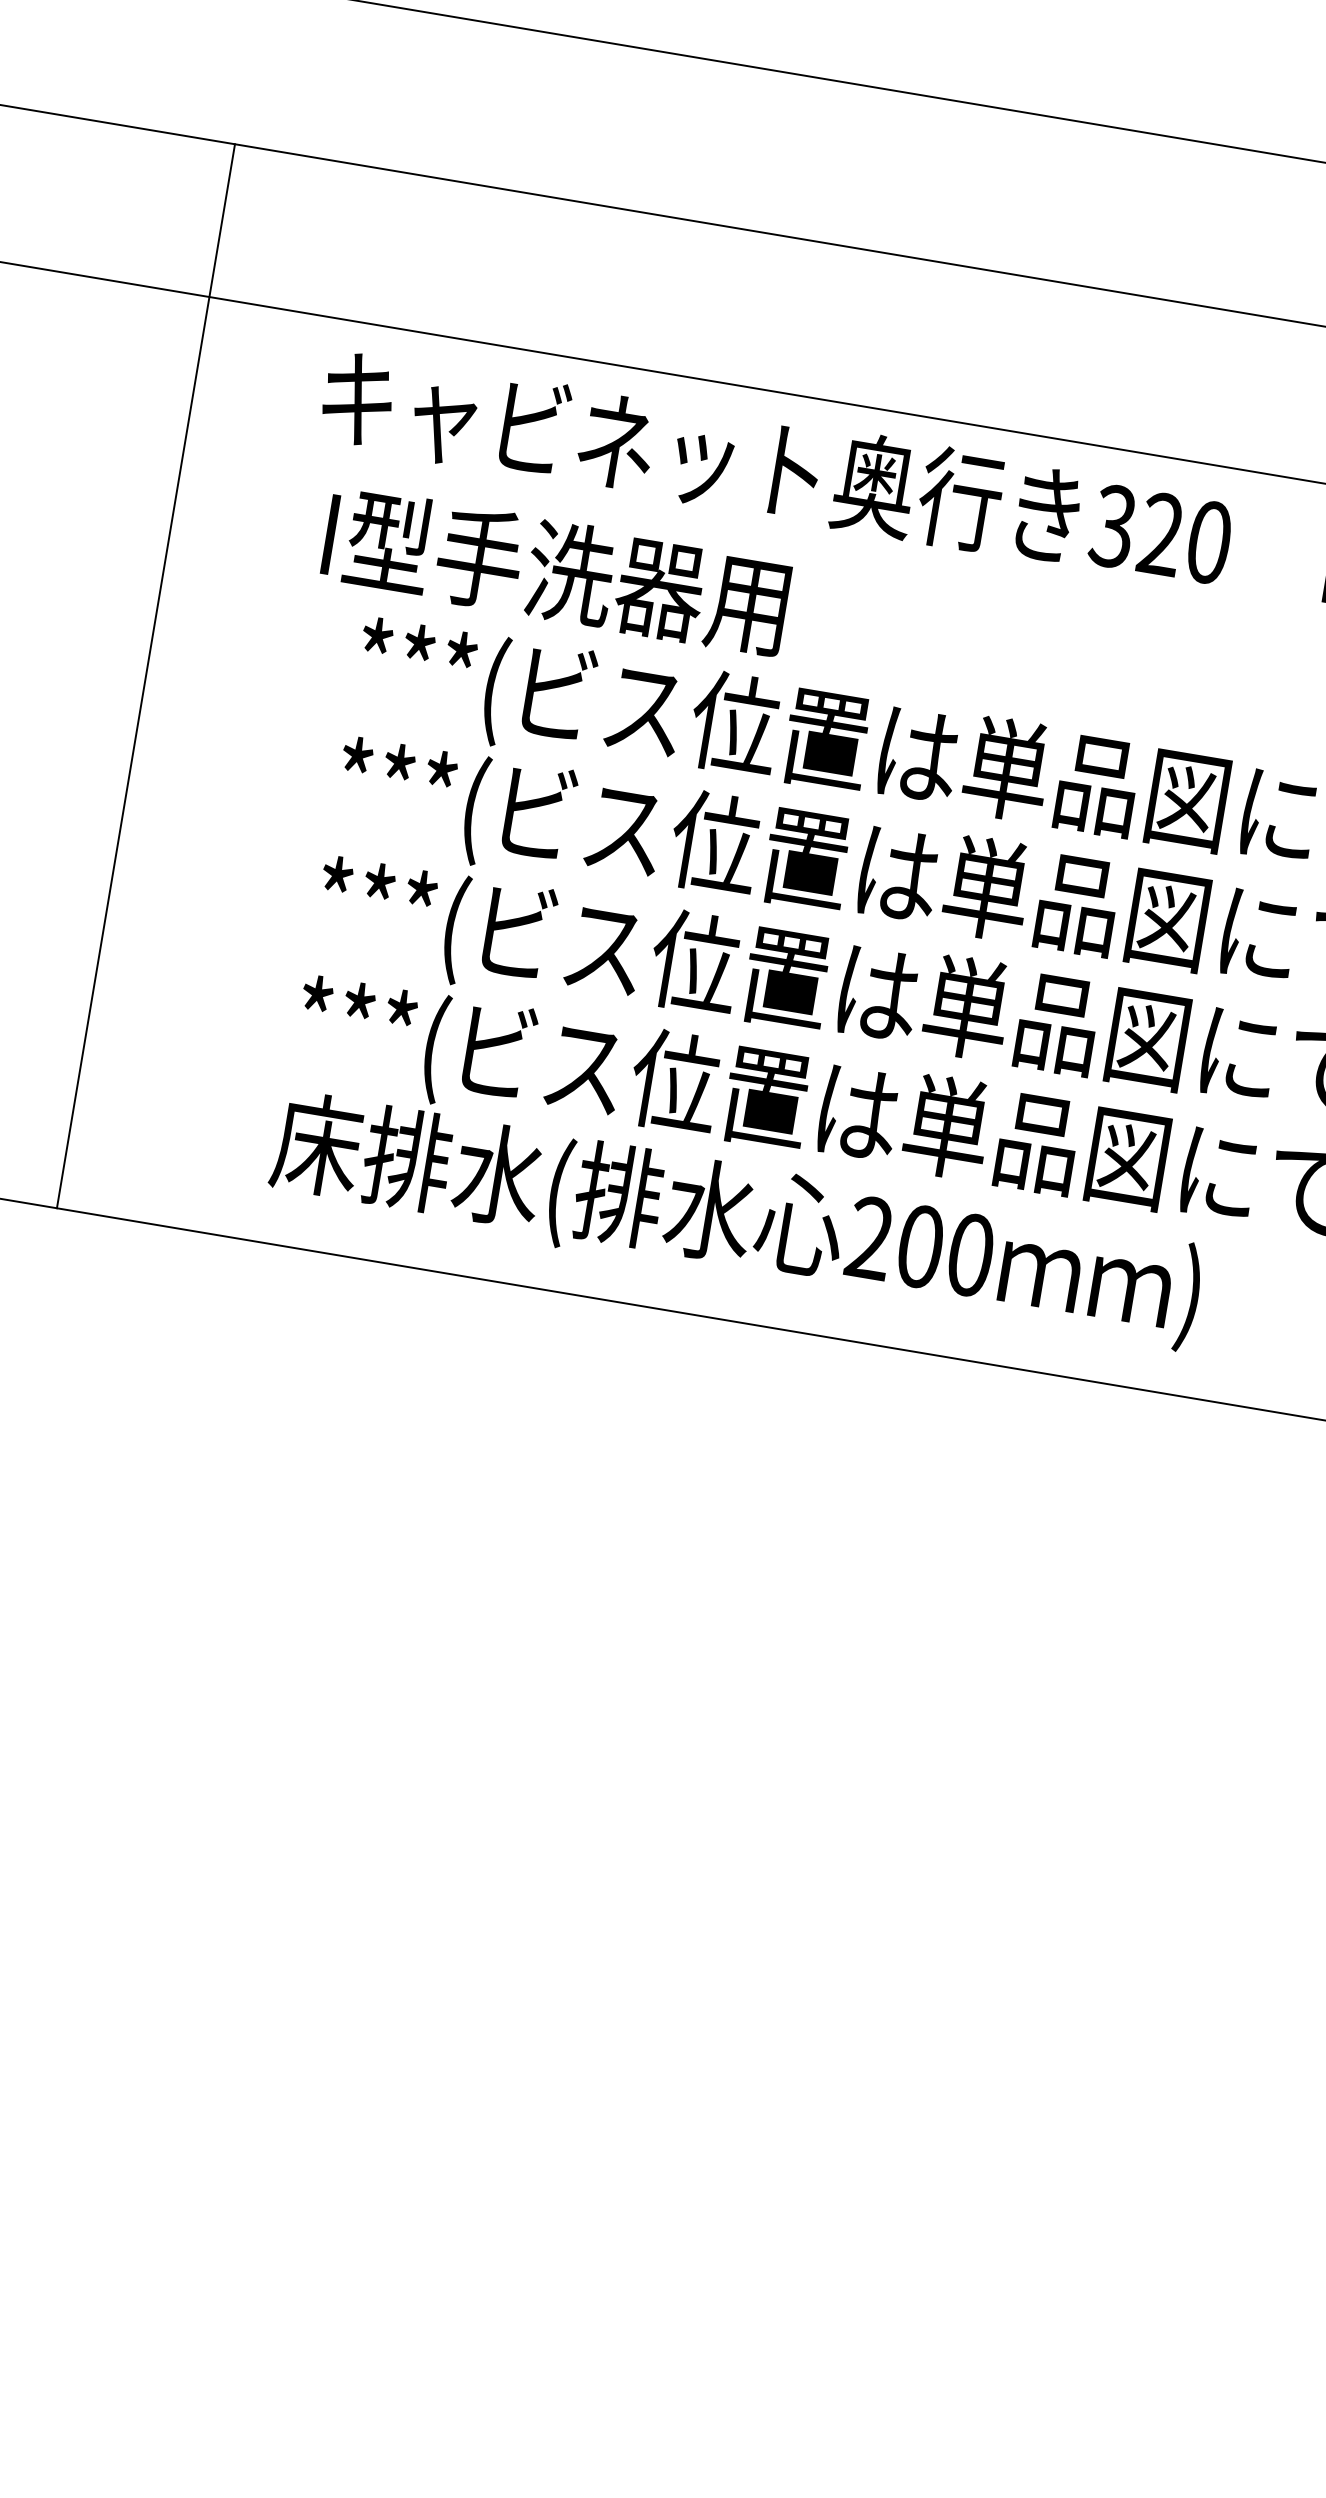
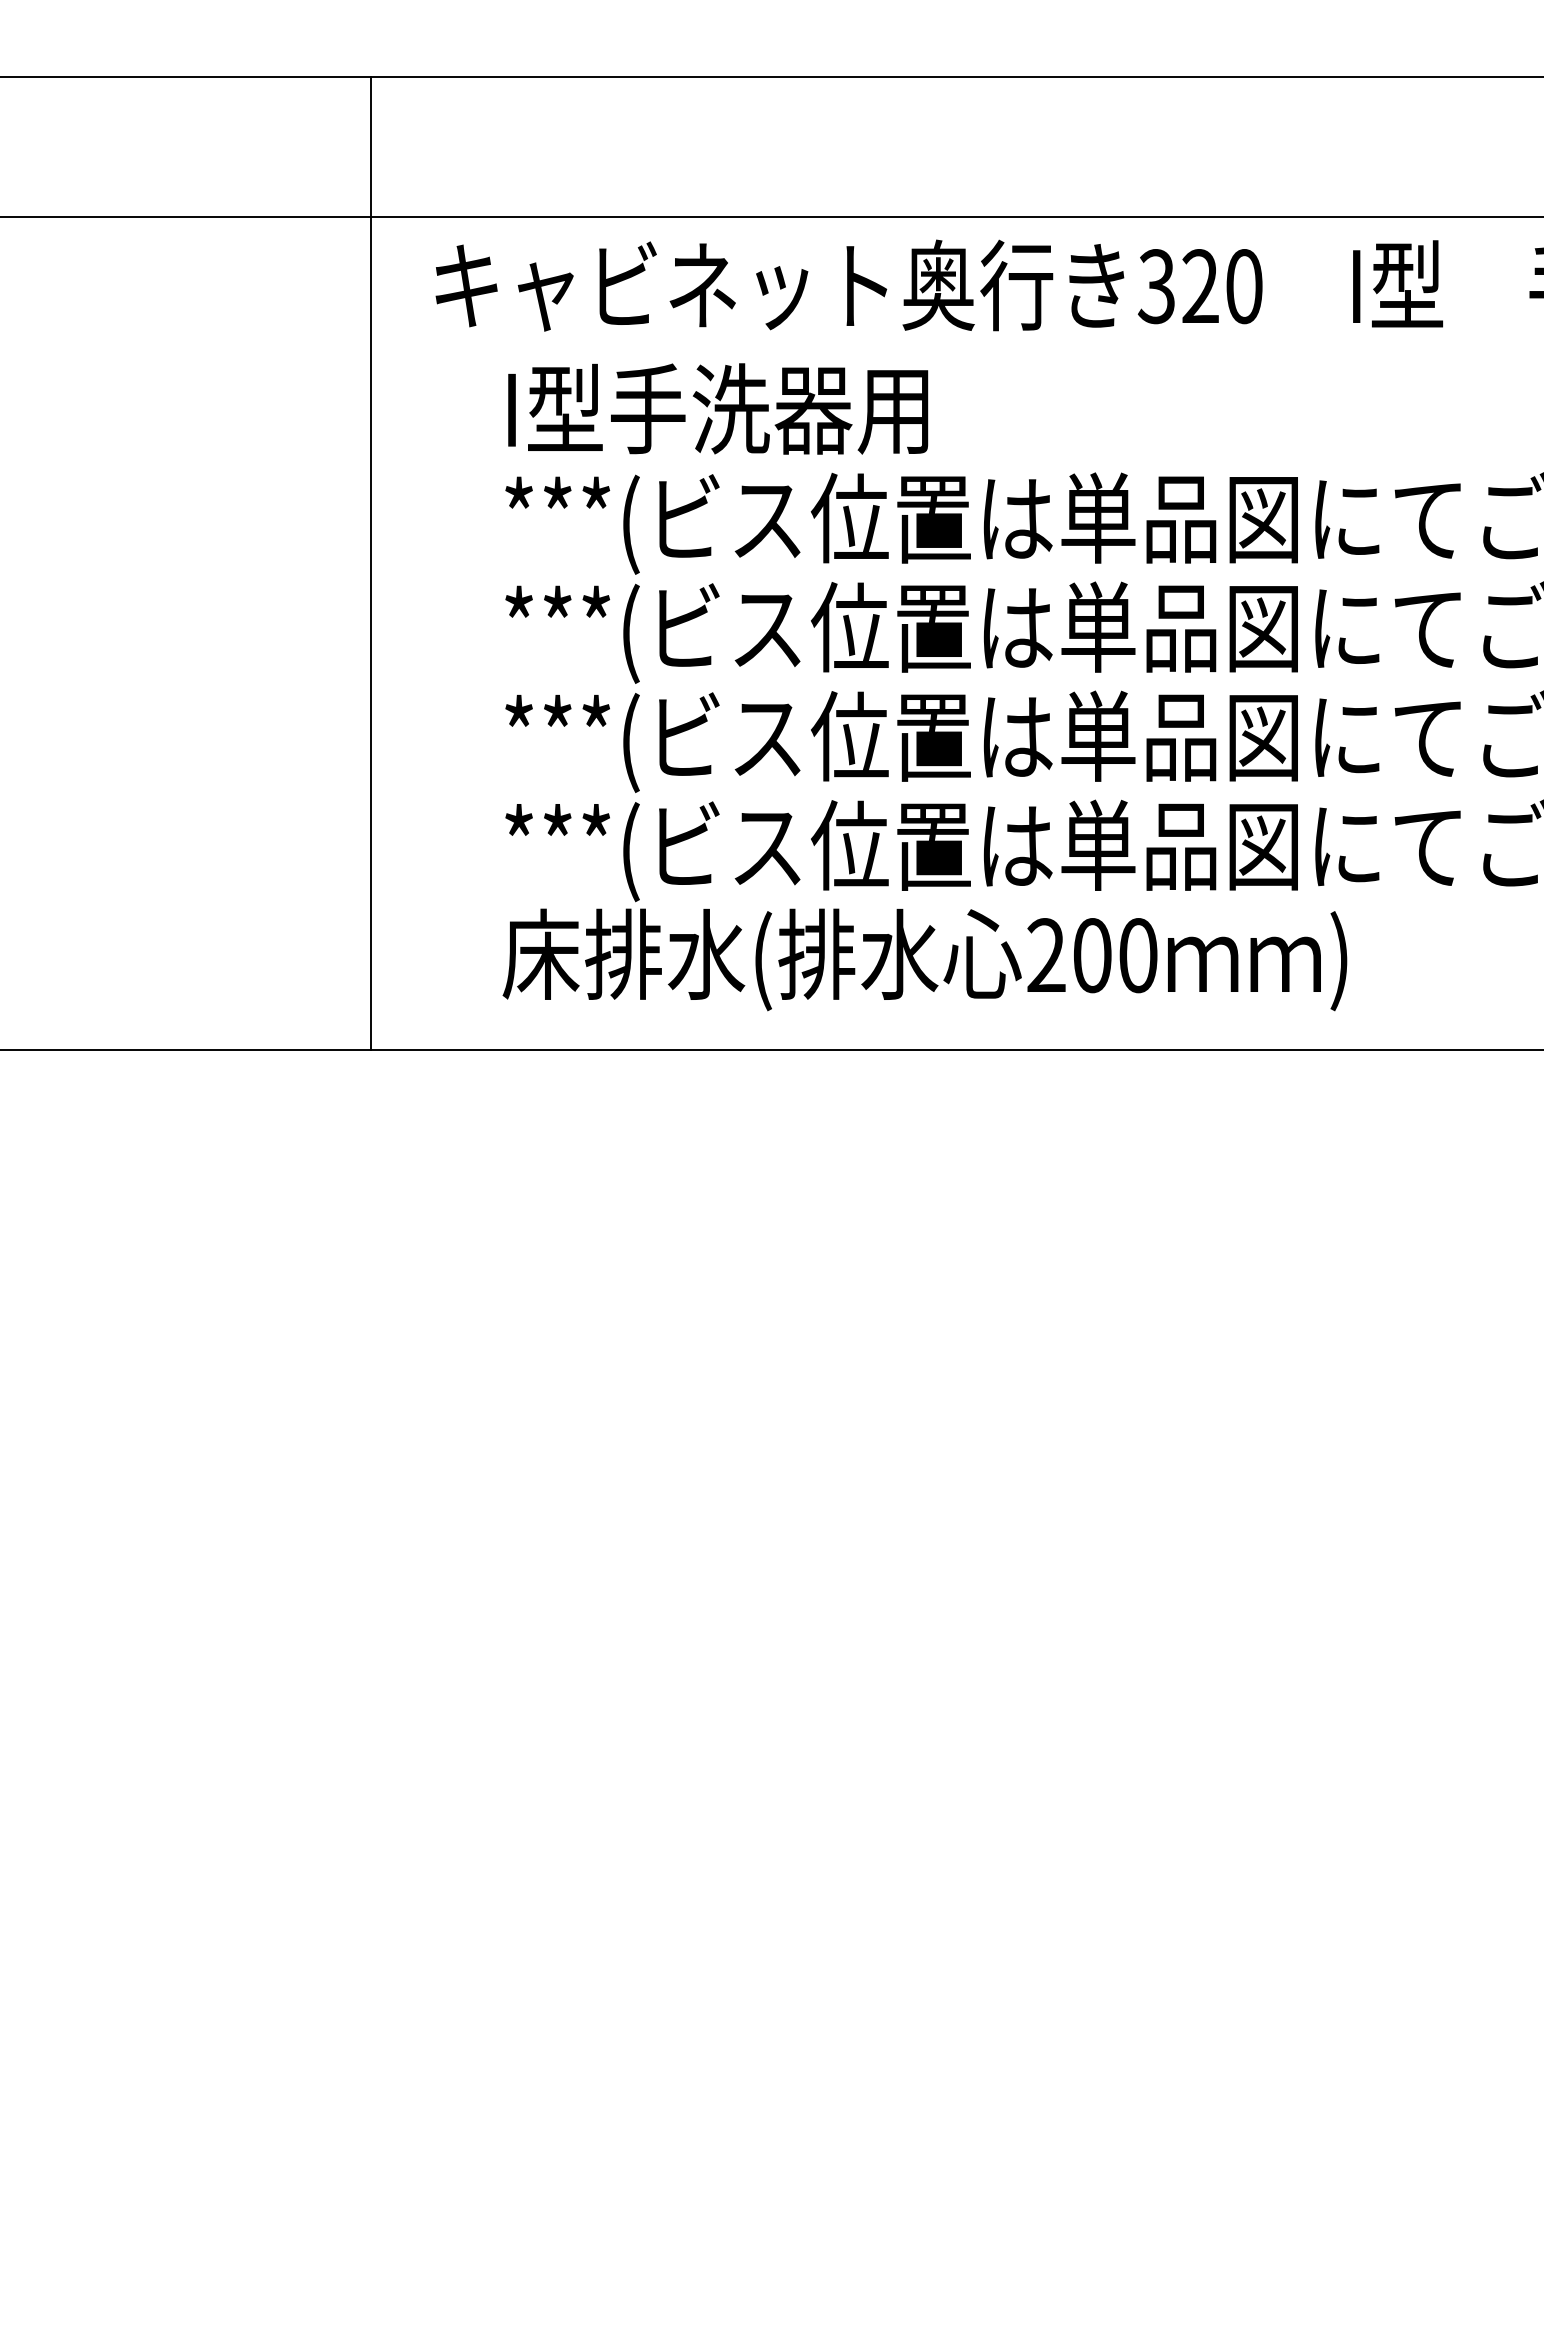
text: (556, 570) -> (718, 408), moved
line: (146, 676) -> (371, 563), moved

